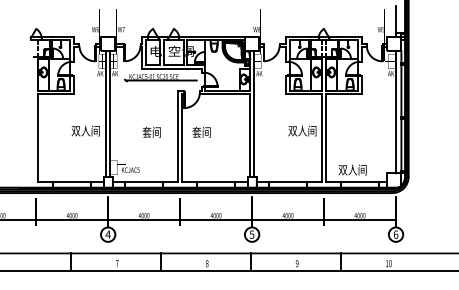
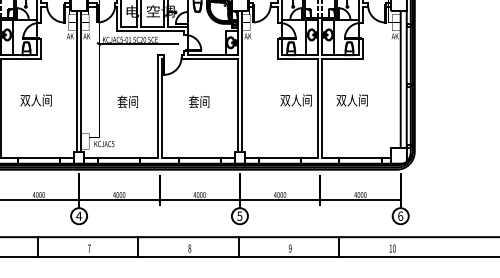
text: (85, 130) -> (35, 99), moved
text: (201, 131) -> (199, 100), moved
text: (352, 169) -> (352, 99), moved

